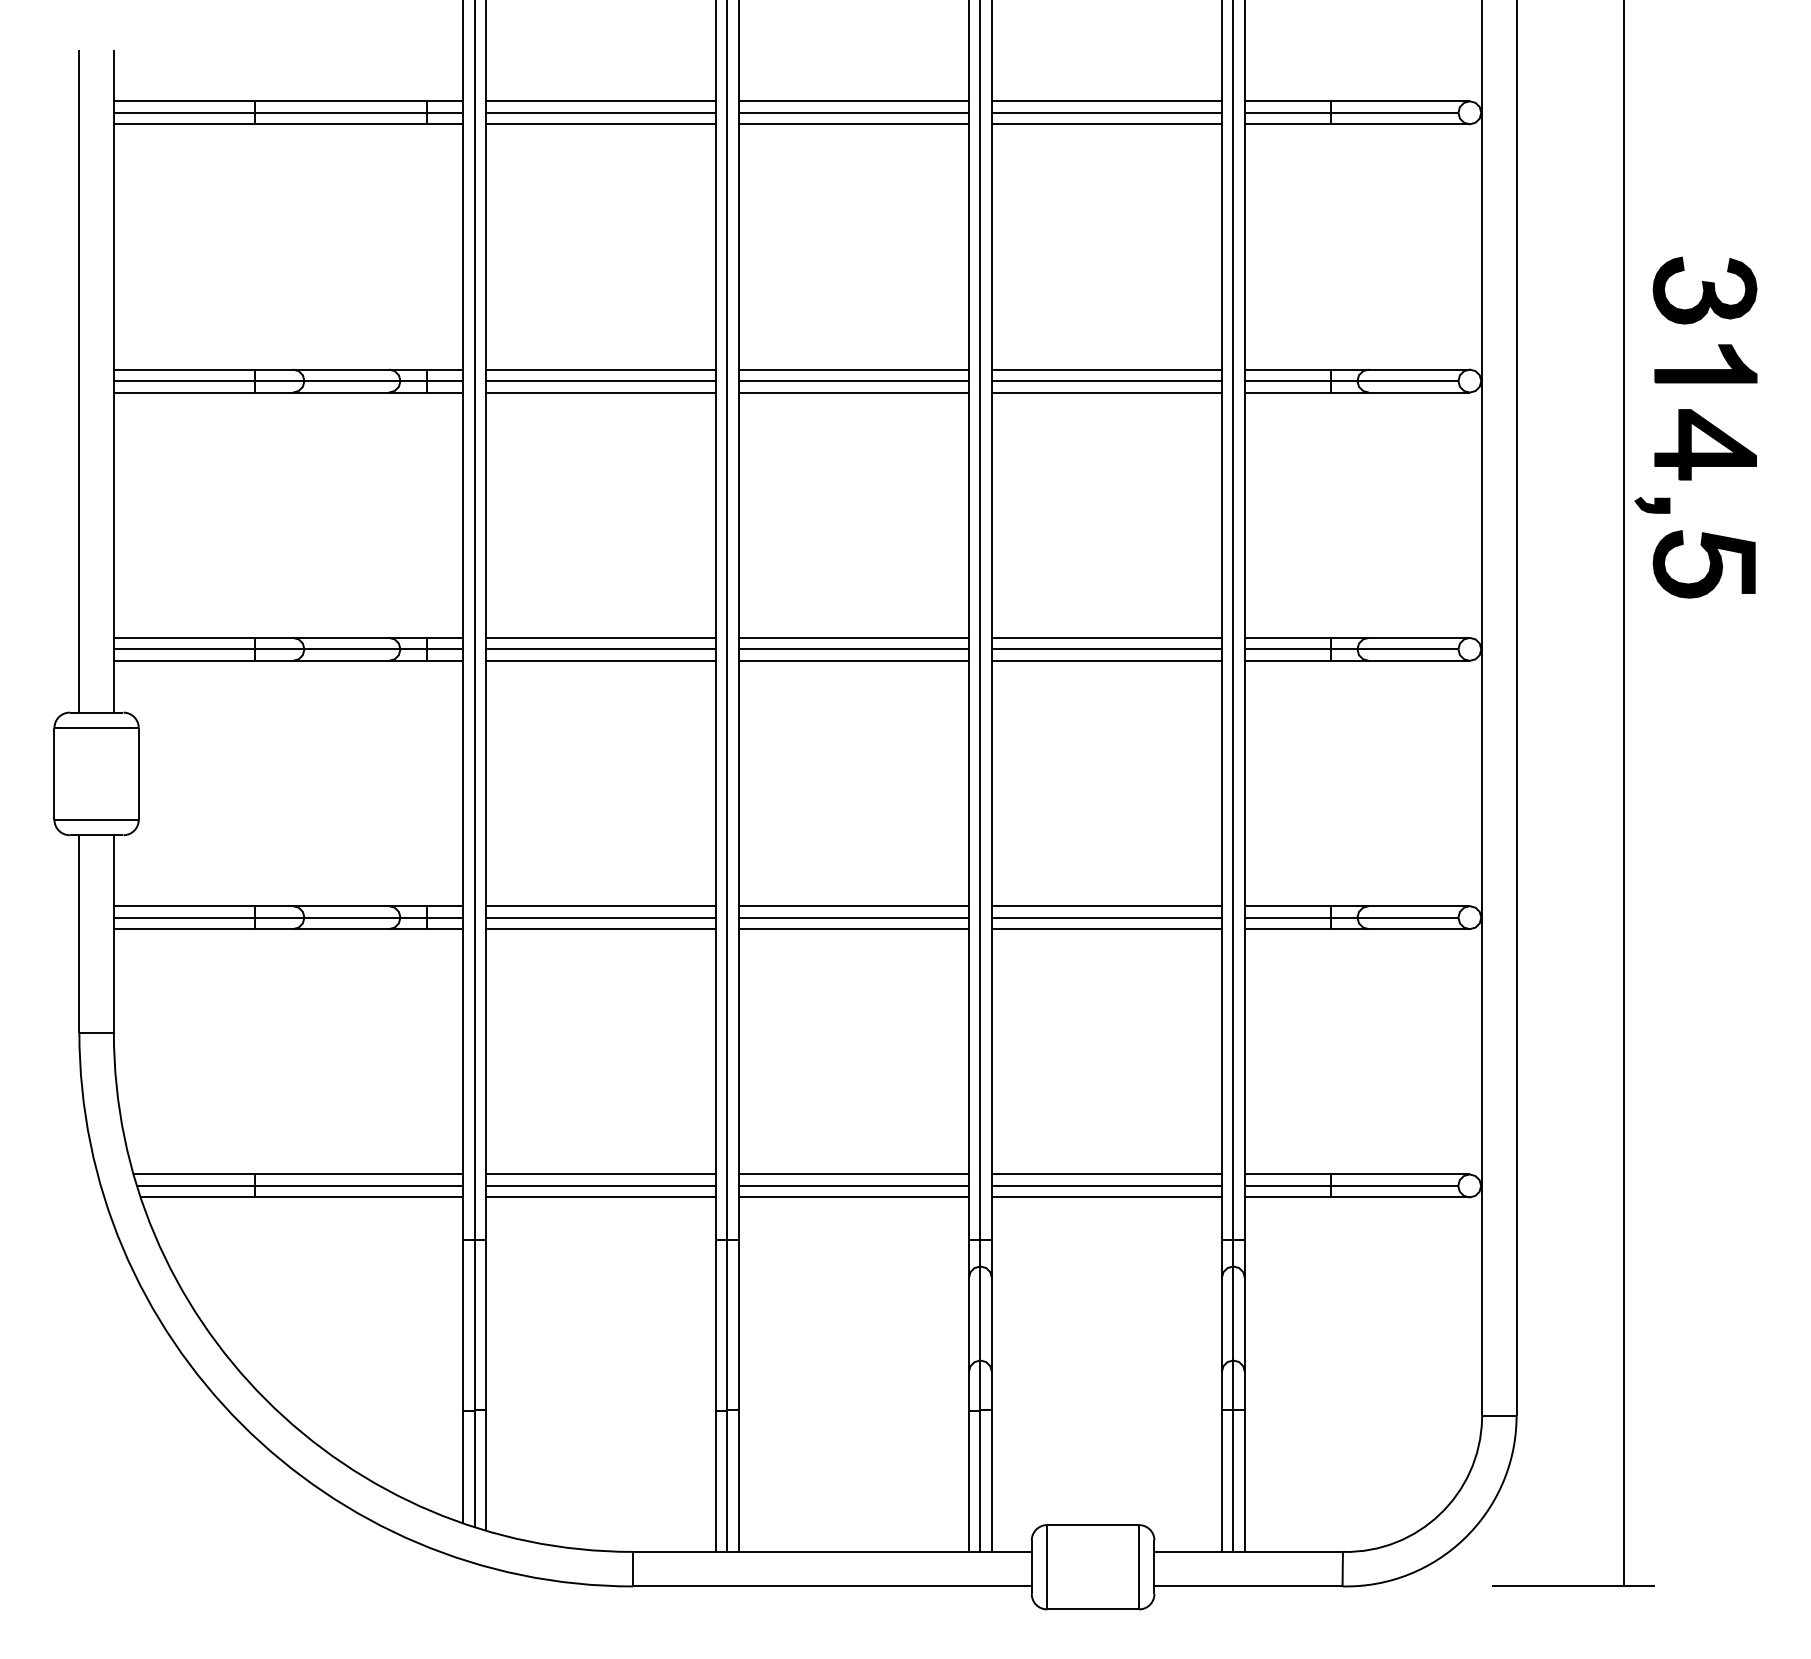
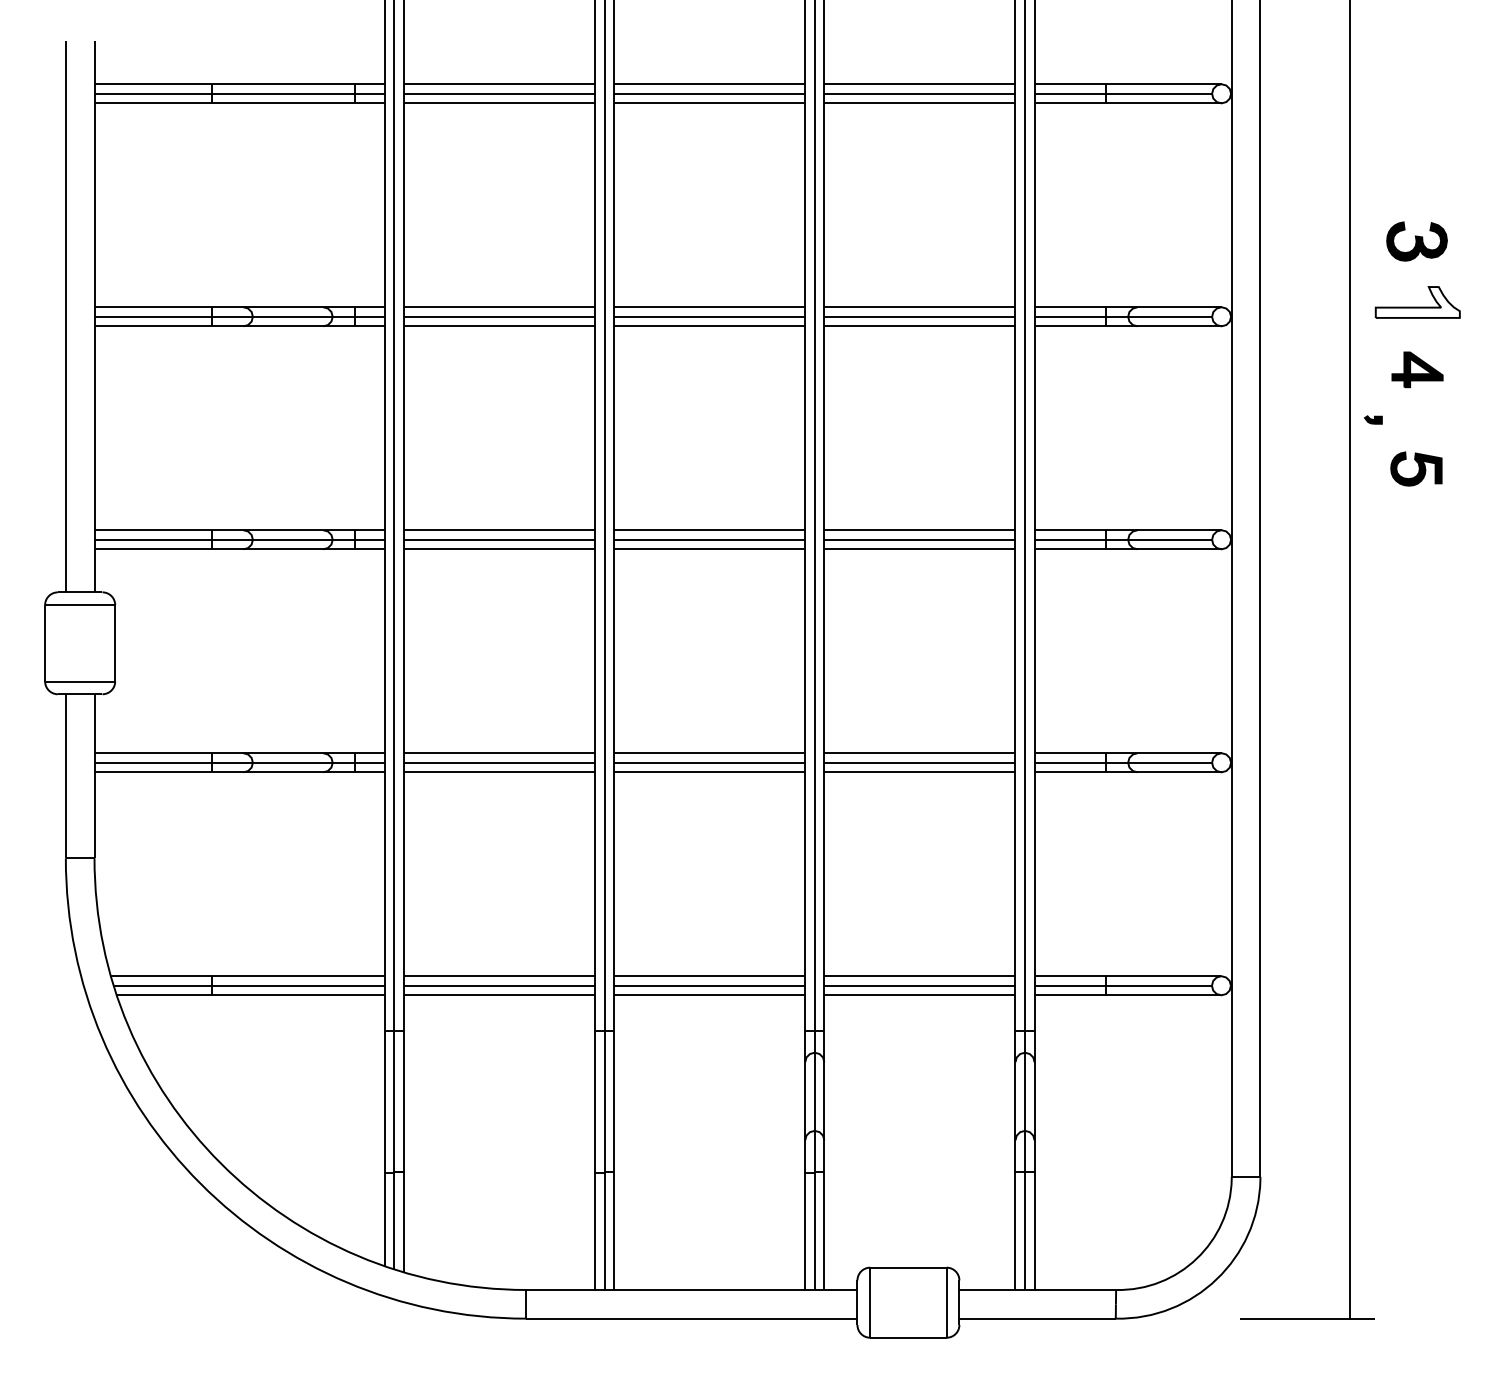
part: (1704, 290) -> (1416, 241), size x0.7
fill: (1705, 363) -> (1417, 302), removed
part: (1705, 444) -> (1417, 369), size x0.6
part: (1652, 504) -> (1373, 419), size x0.6
part: (1704, 563) -> (1416, 468), size x0.6

